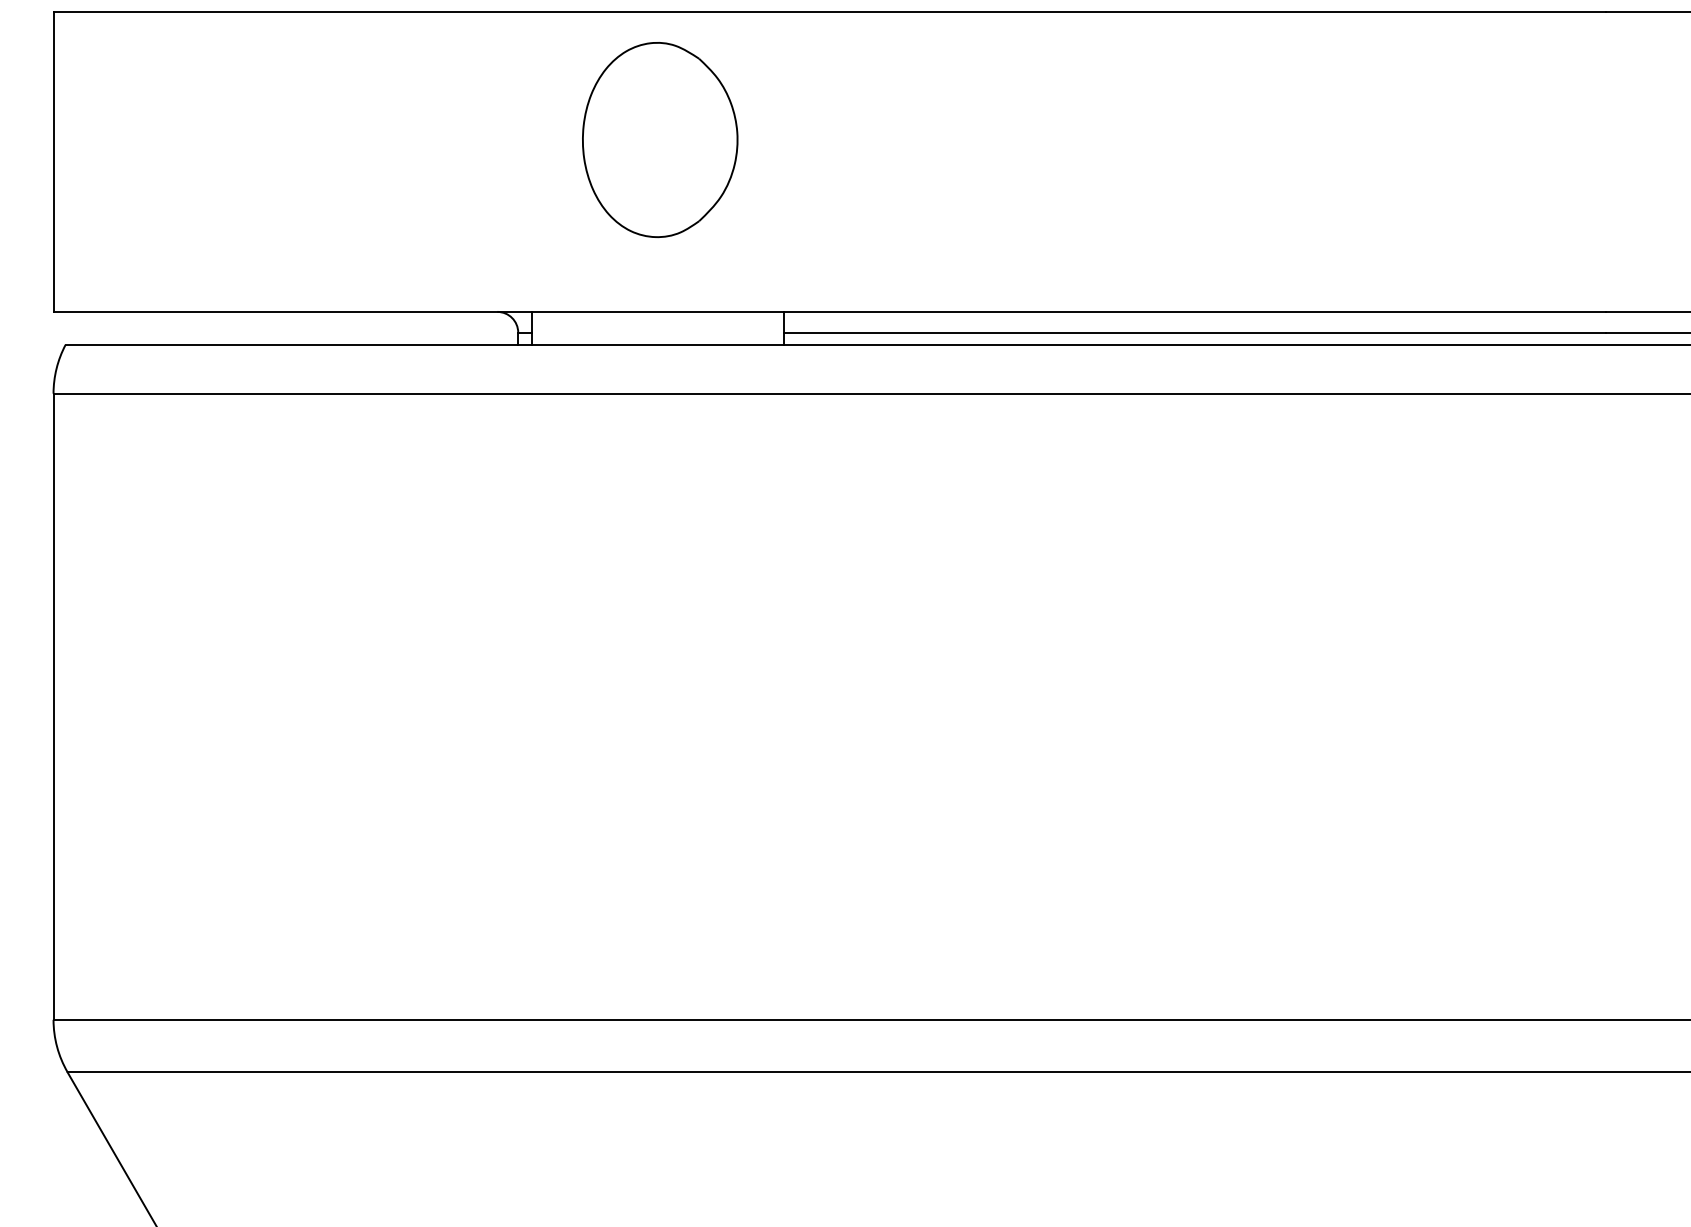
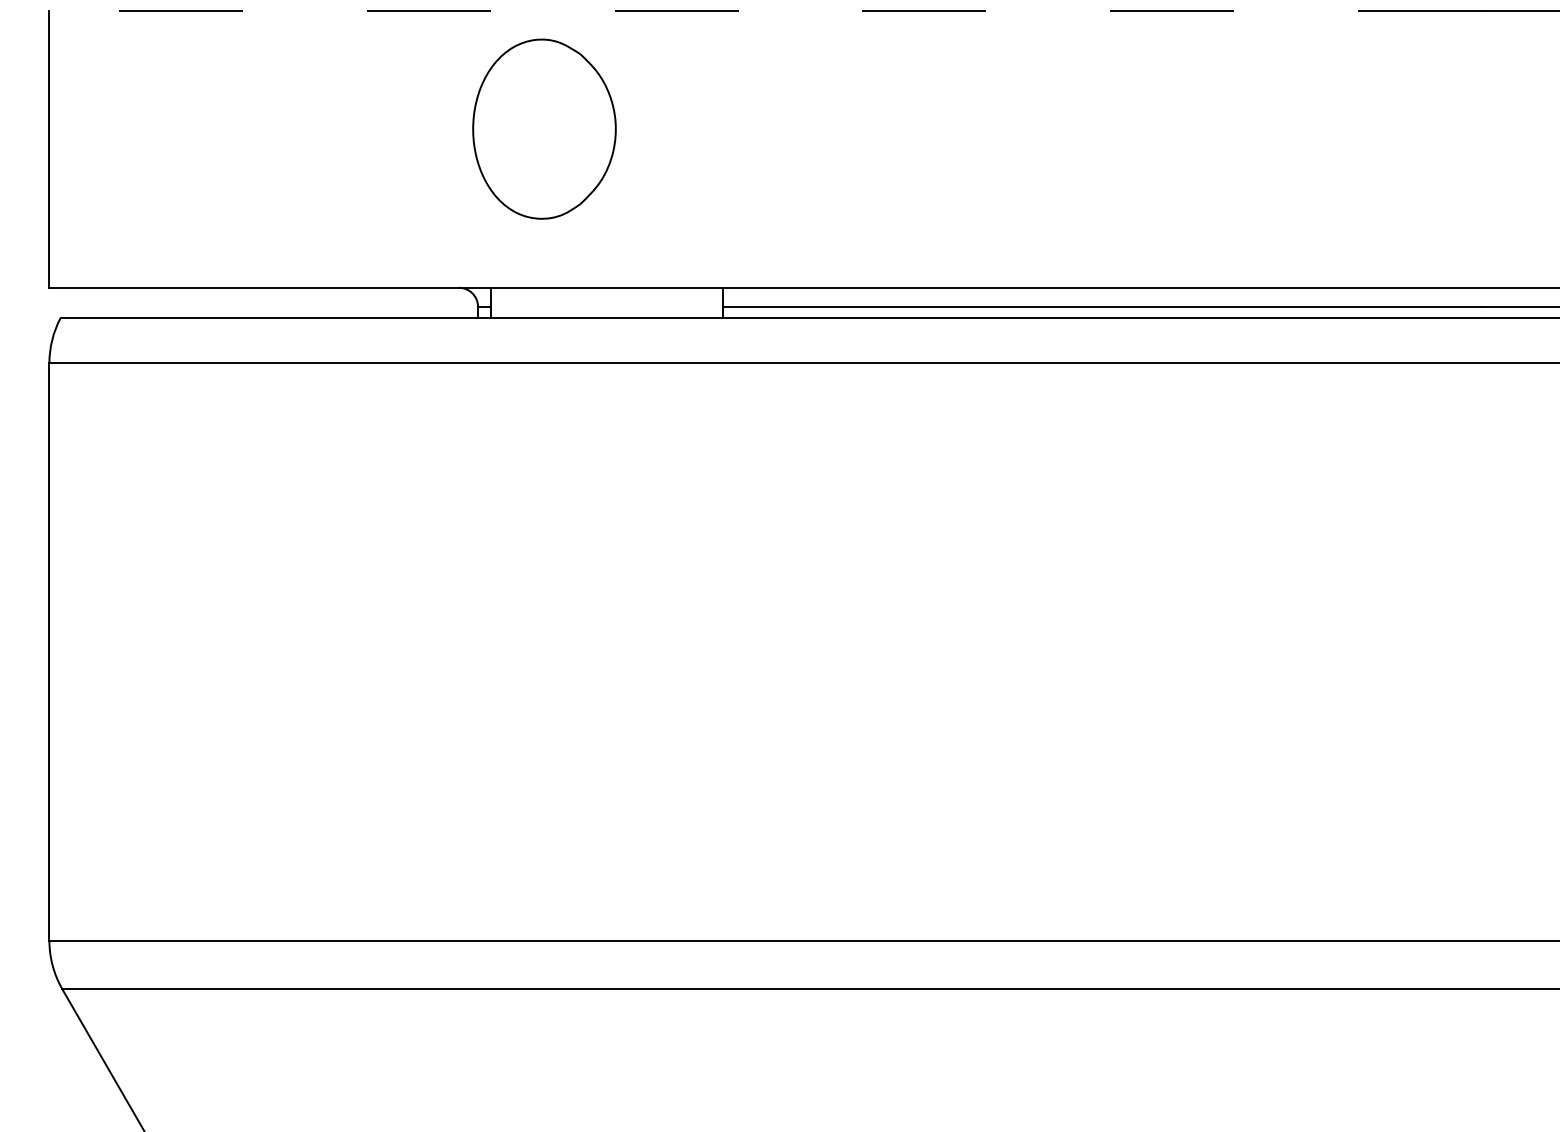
line: (829, 12) -> (765, 11), solid -> dashed
part: (660, 140) -> (544, 129), moved

